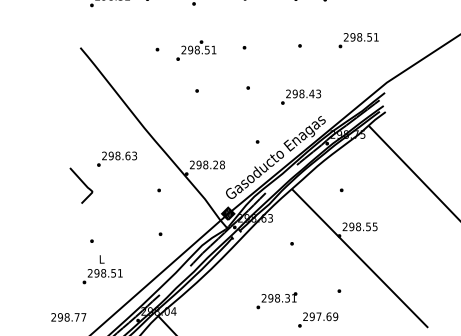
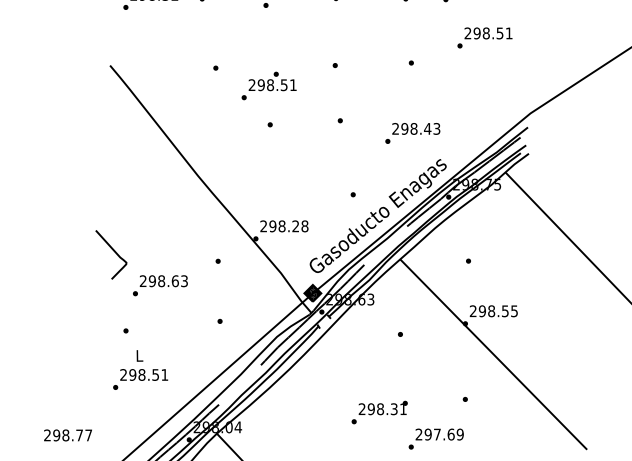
text: (358, 40) -> (484, 37), moved
text: (196, 50) -> (269, 85), moved
text: (117, 158) -> (160, 284), moved
text: (68, 317) -> (67, 435), moved

